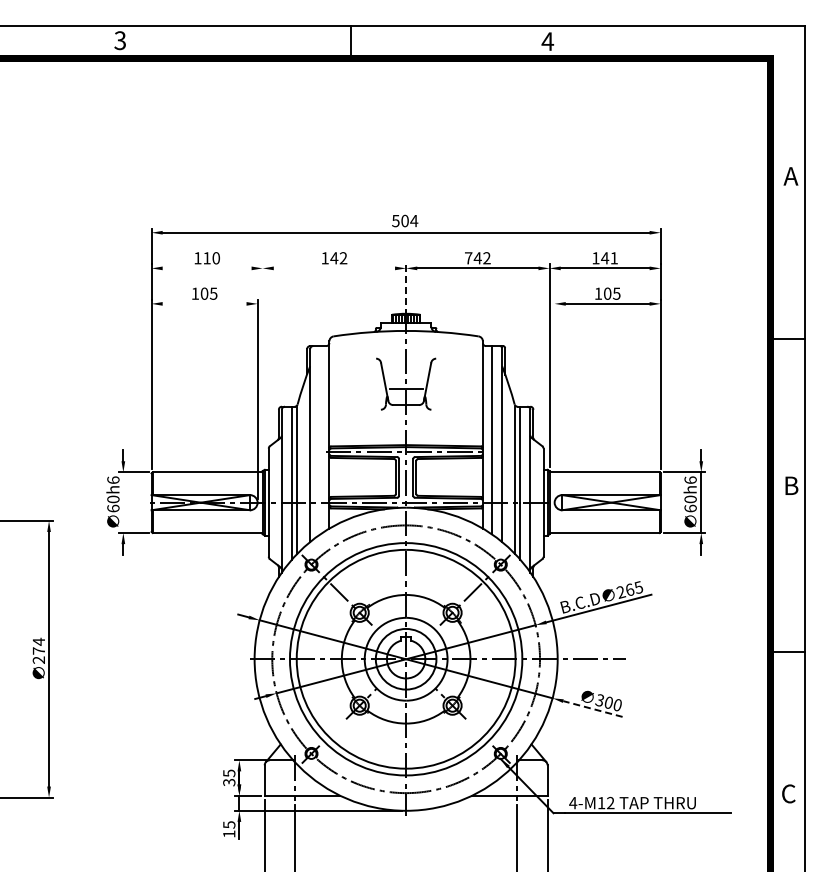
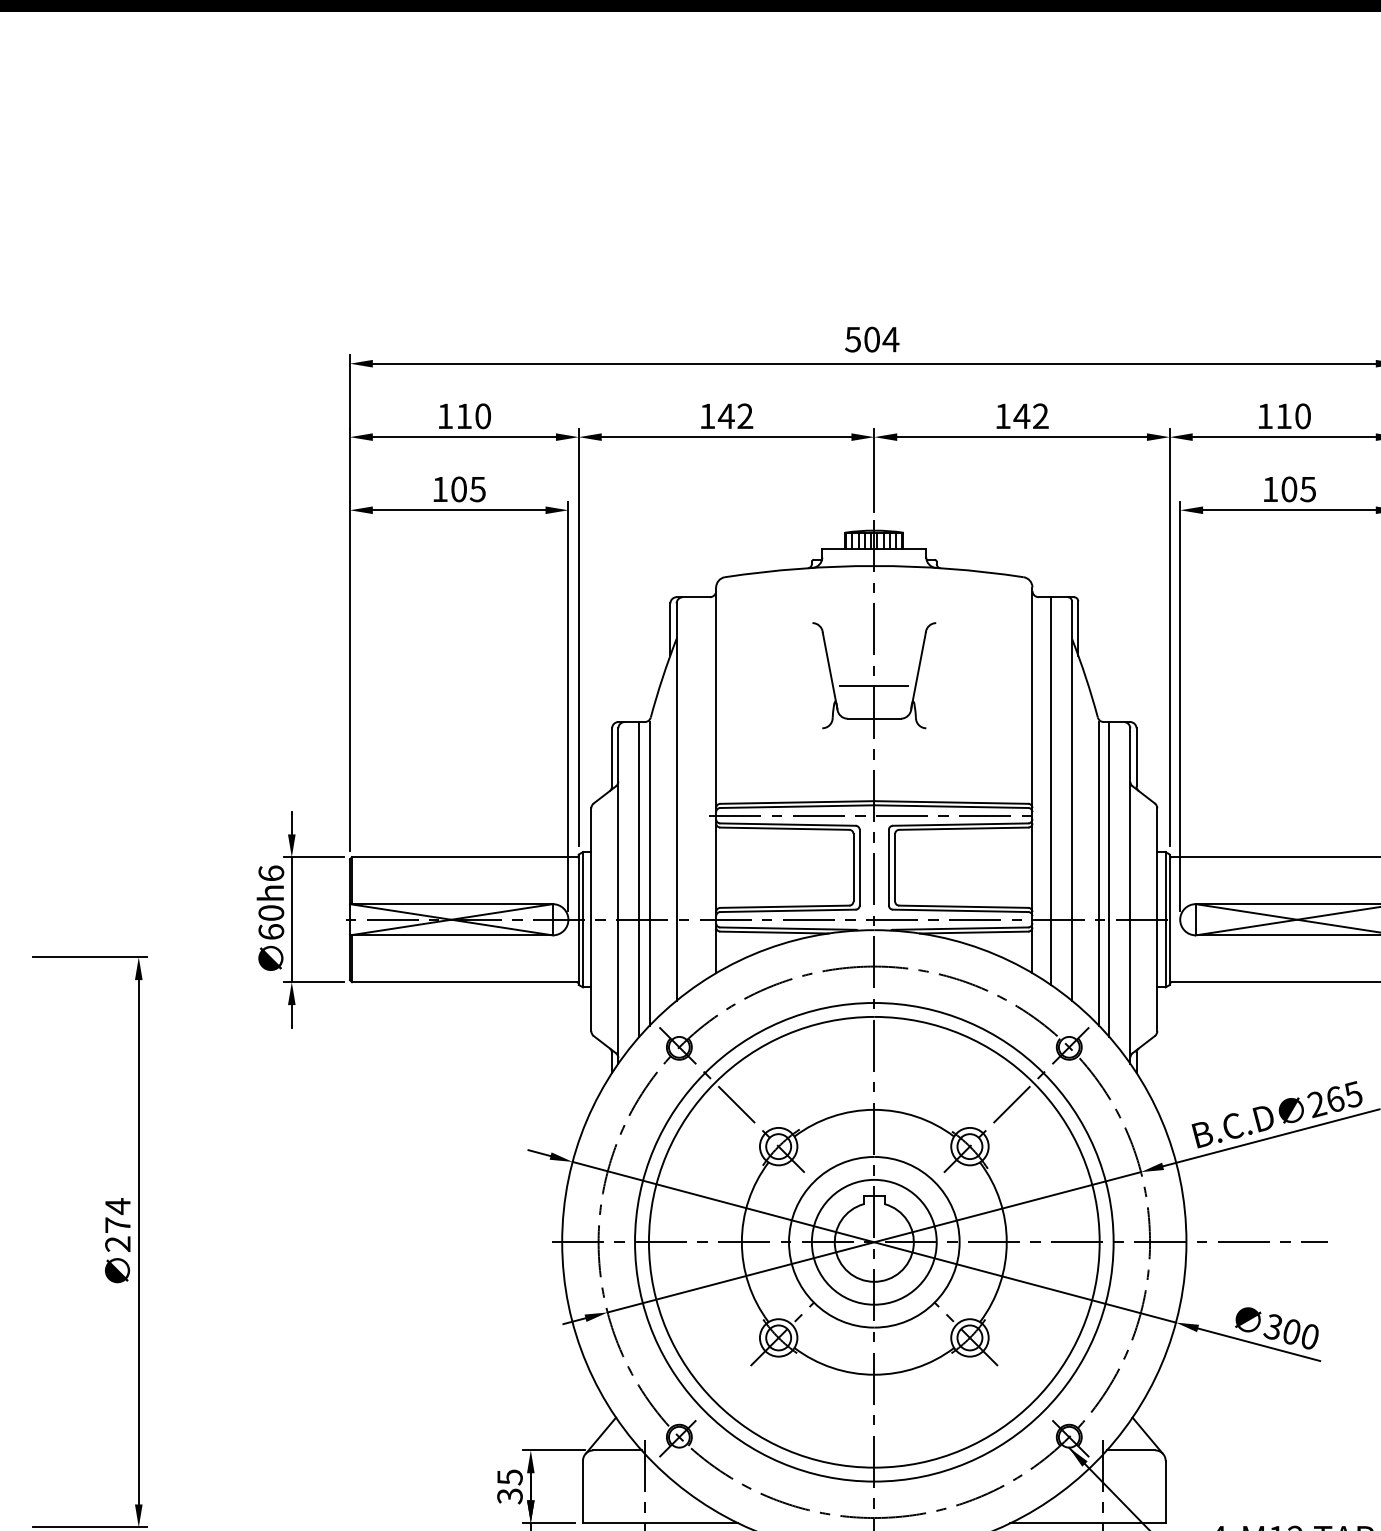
text: (468, 258) -> (1002, 416), 742 -> 142
text: (609, 258) -> (1293, 416), 141 -> 110
line: (206, 268) -> (463, 437), added
line: (334, 268) -> (726, 437), added
line: (406, 284) -> (875, 470), dashed -> solid
line: (204, 303) -> (458, 509), added
line: (262, 365) -> (578, 637), added
line: (554, 398) -> (1179, 705), added
line: (123, 502) -> (292, 919), added
line: (592, 709) -> (1258, 1345), dashed -> solid

